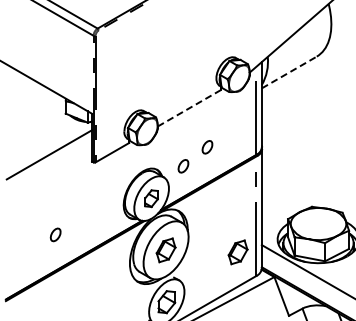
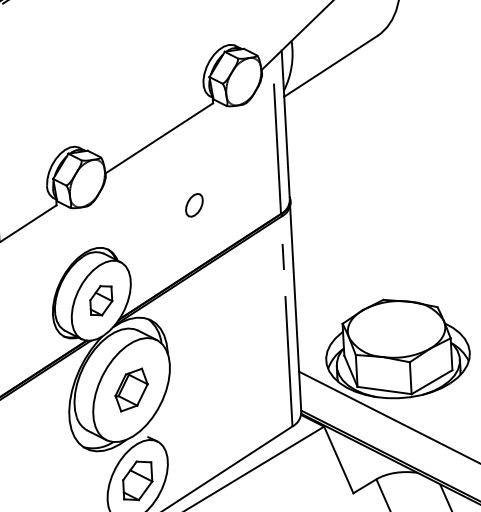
line: (289, 72) -> (331, 66), dashed -> solid
line: (189, 108) -> (159, 138), dashed -> solid
part: (183, 166) -> (154, 241), removed
part: (237, 252) -> (257, 387), removed

